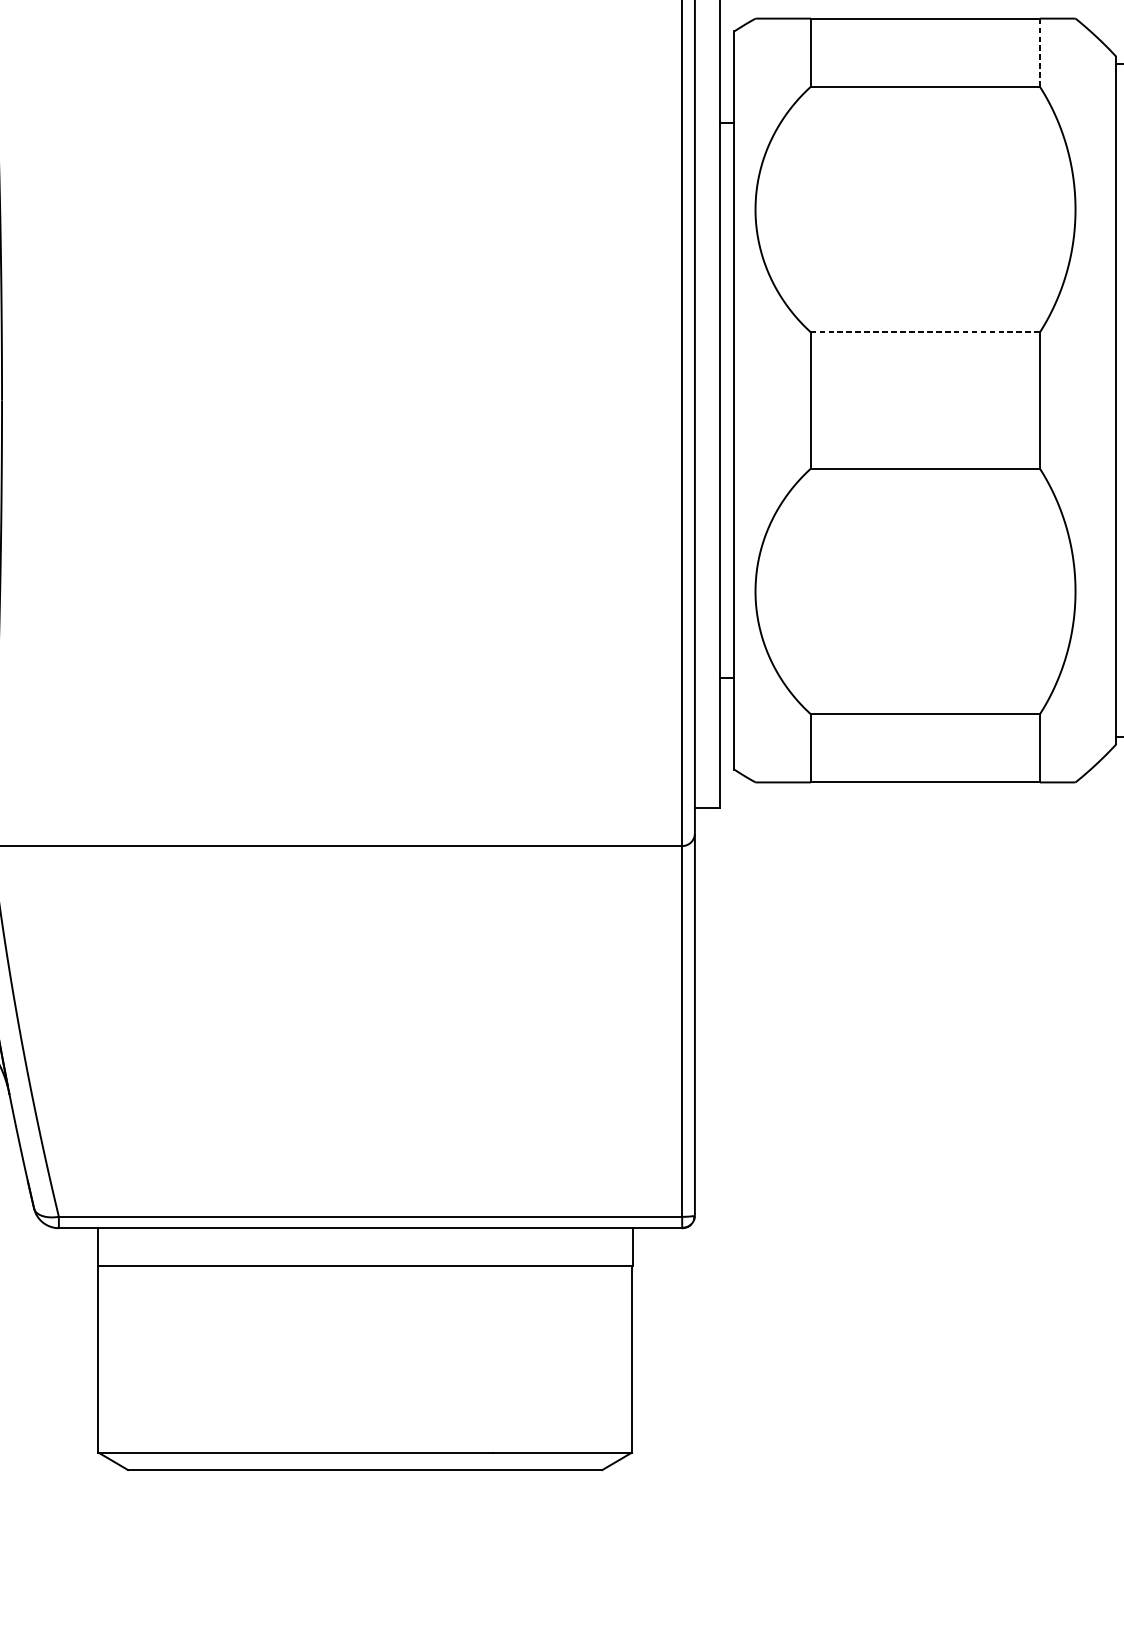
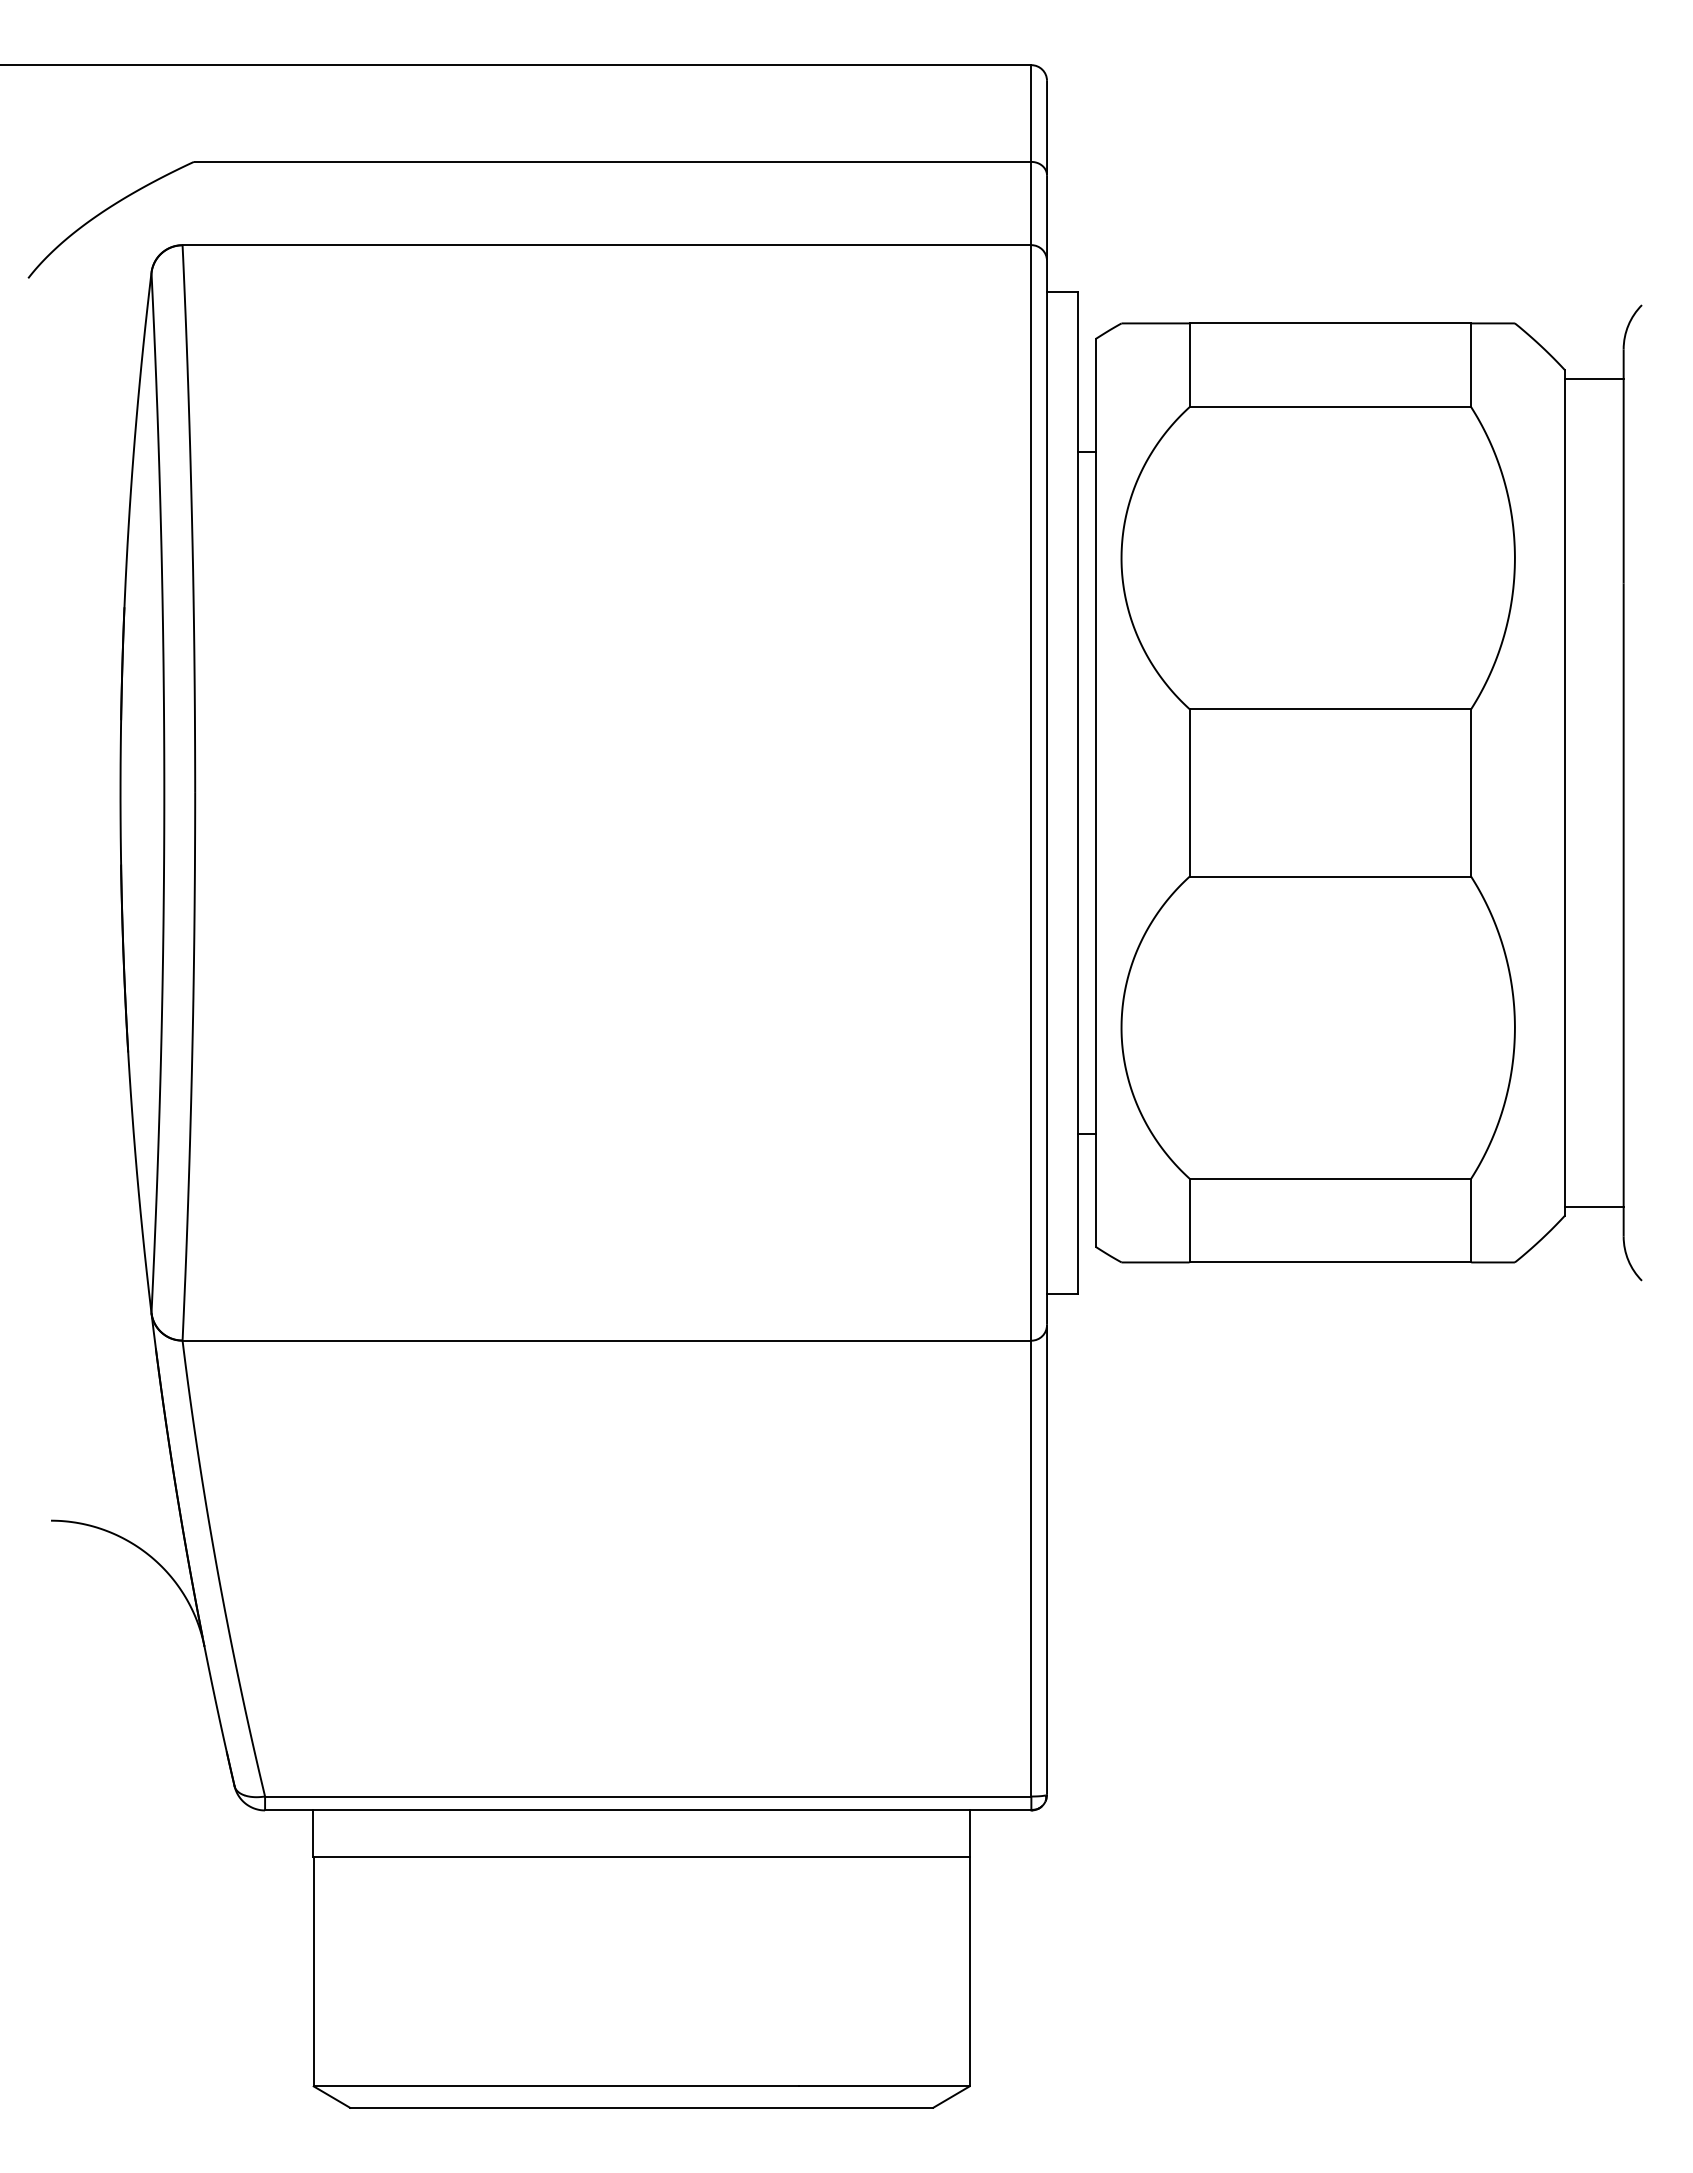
line: (1040, 52) -> (1471, 365), dashed -> solid
line: (925, 332) -> (1330, 709), dashed -> solid

